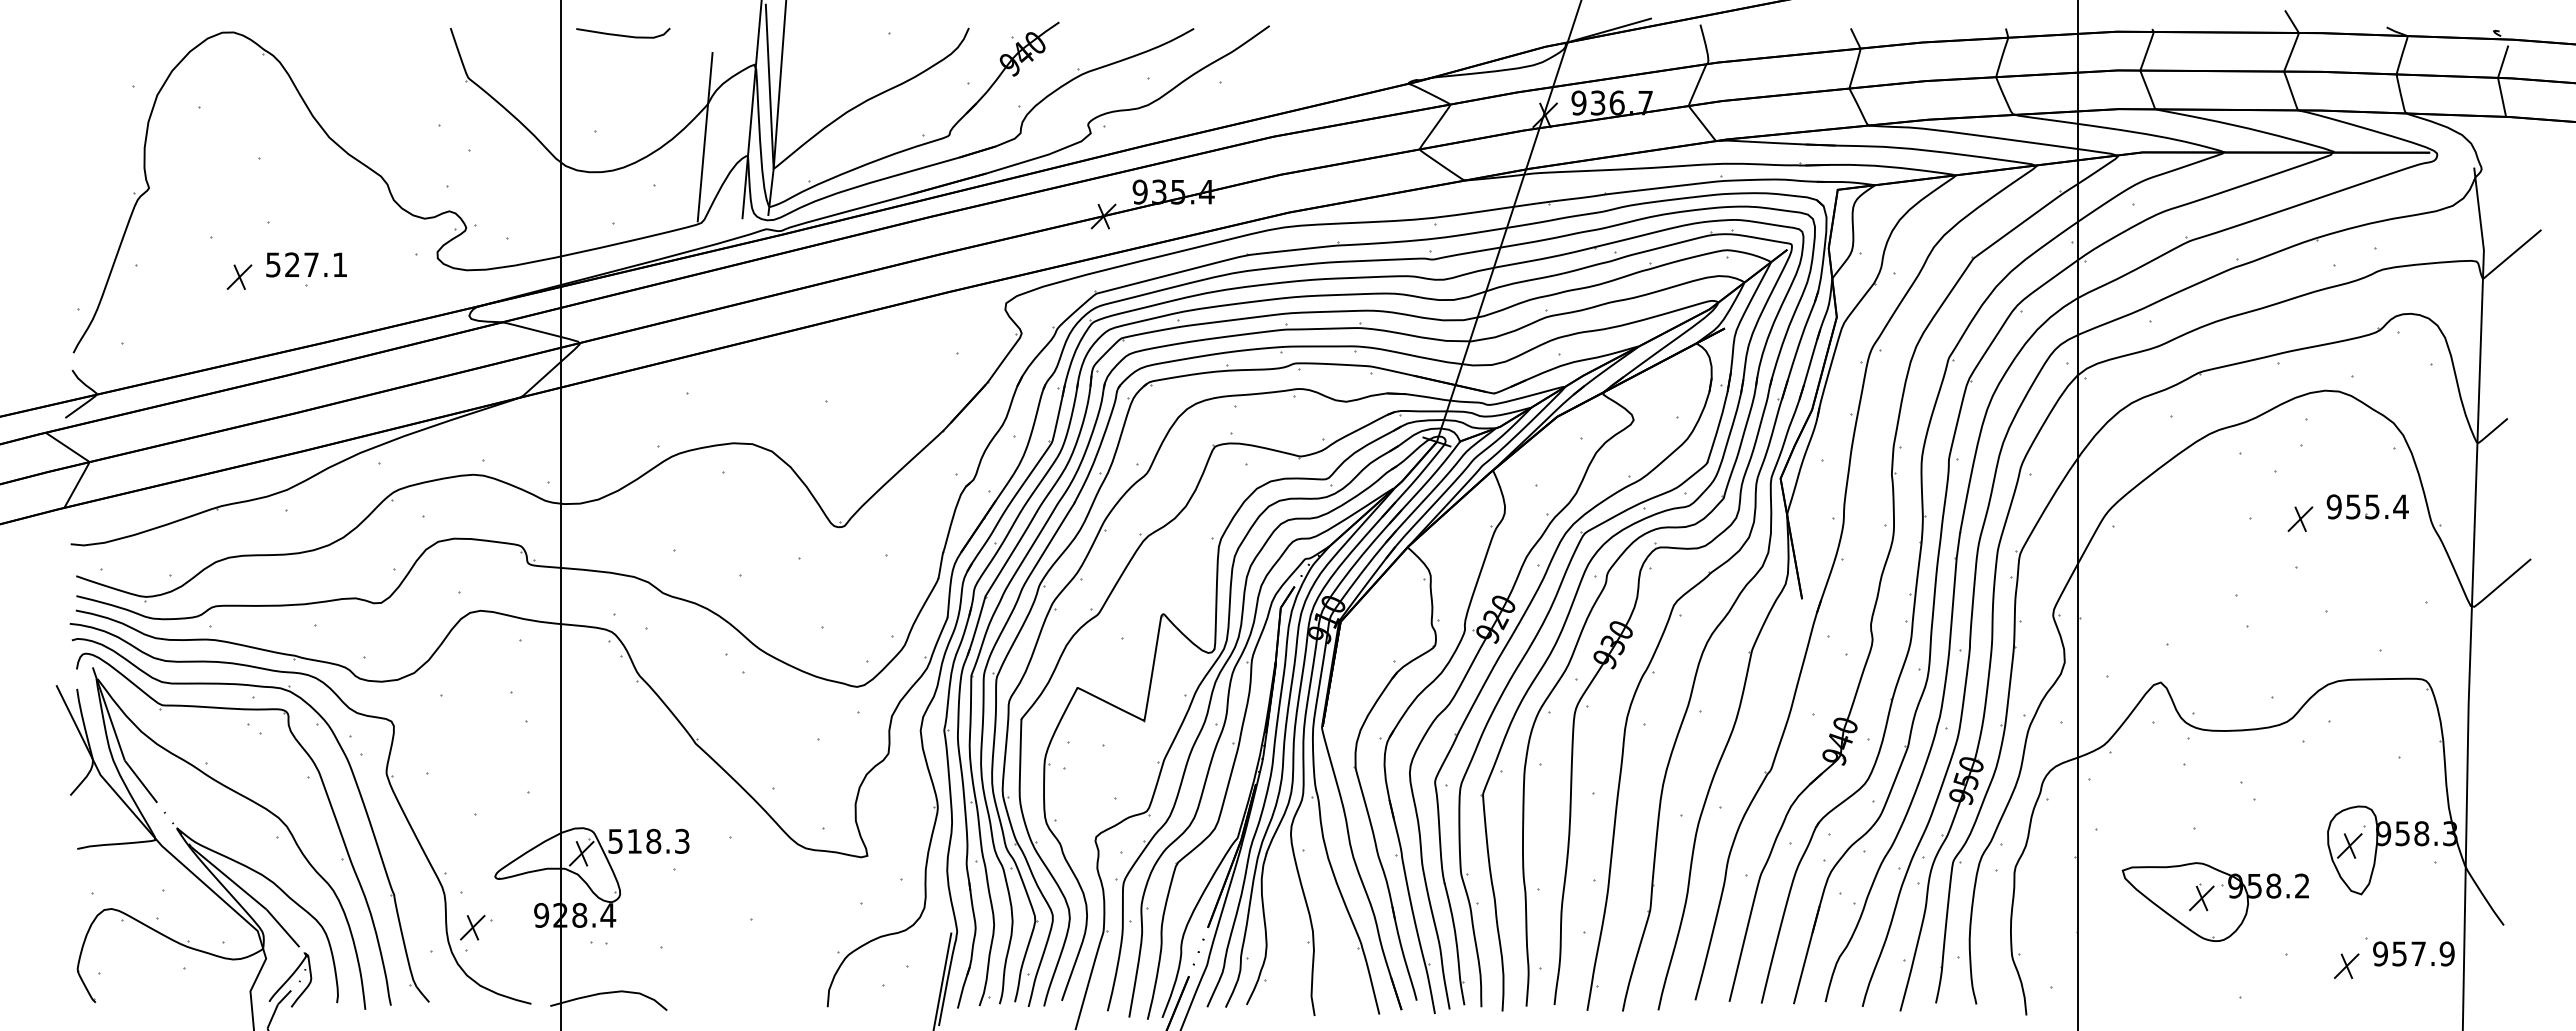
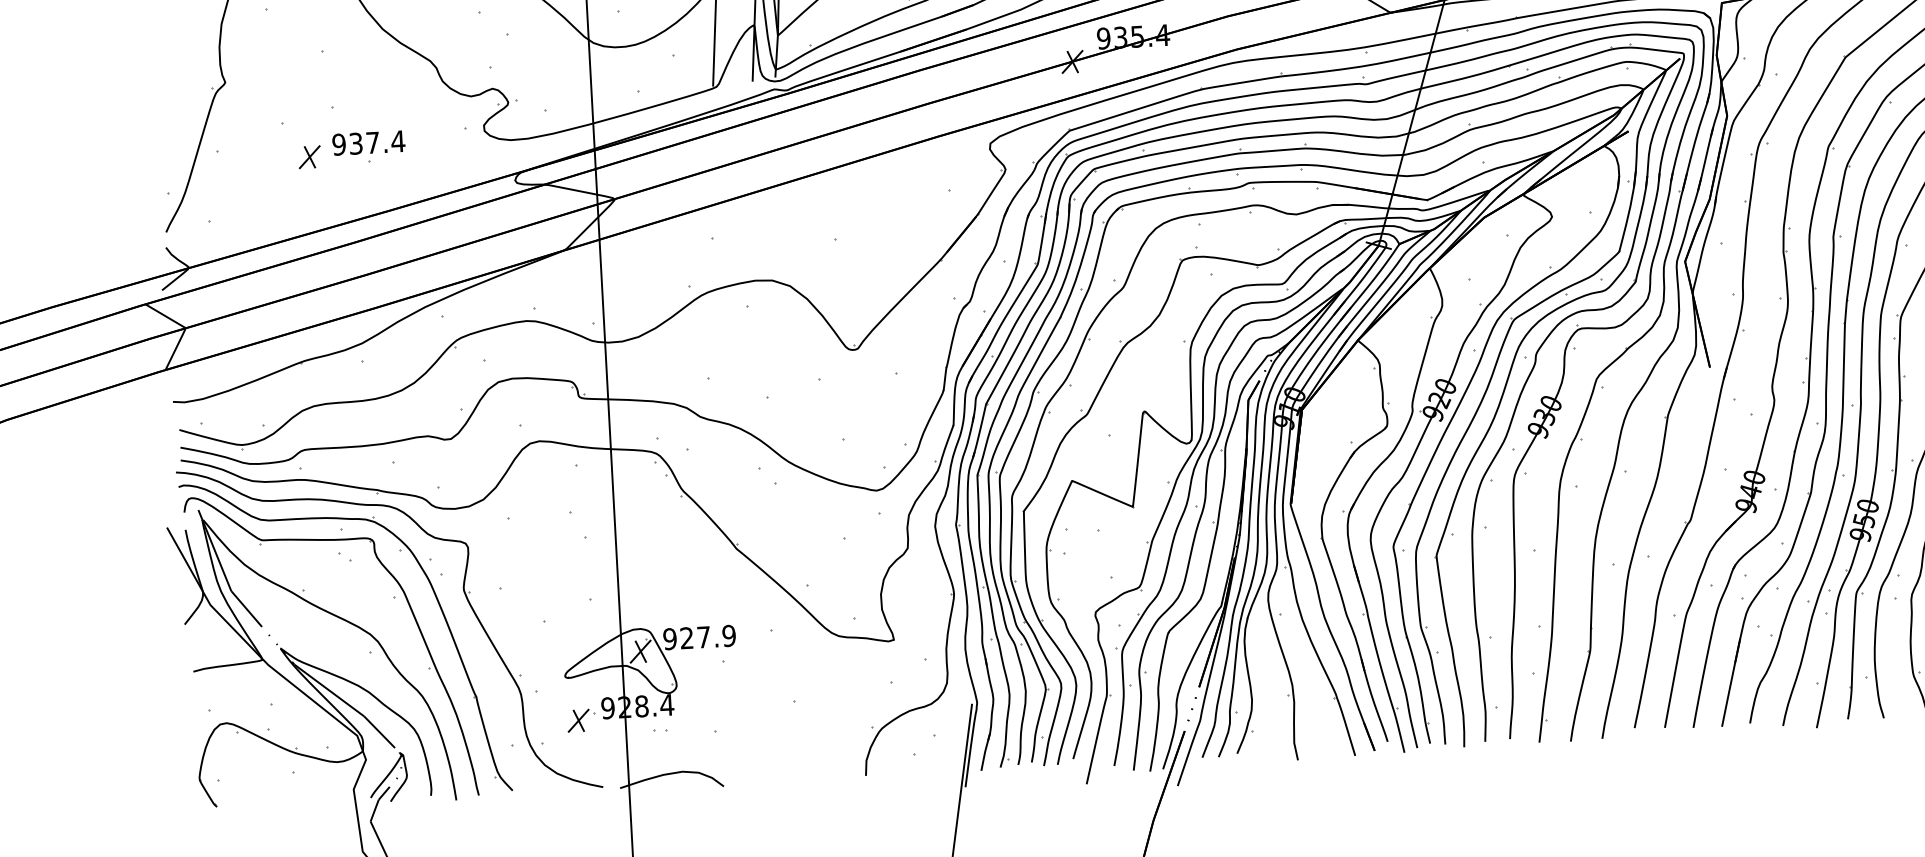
text: (306, 264) -> (368, 142), 527.1 -> 937.4
text: (648, 840) -> (699, 636), 518.3 -> 927.9
part: (476, 927) -> (581, 720), moved

